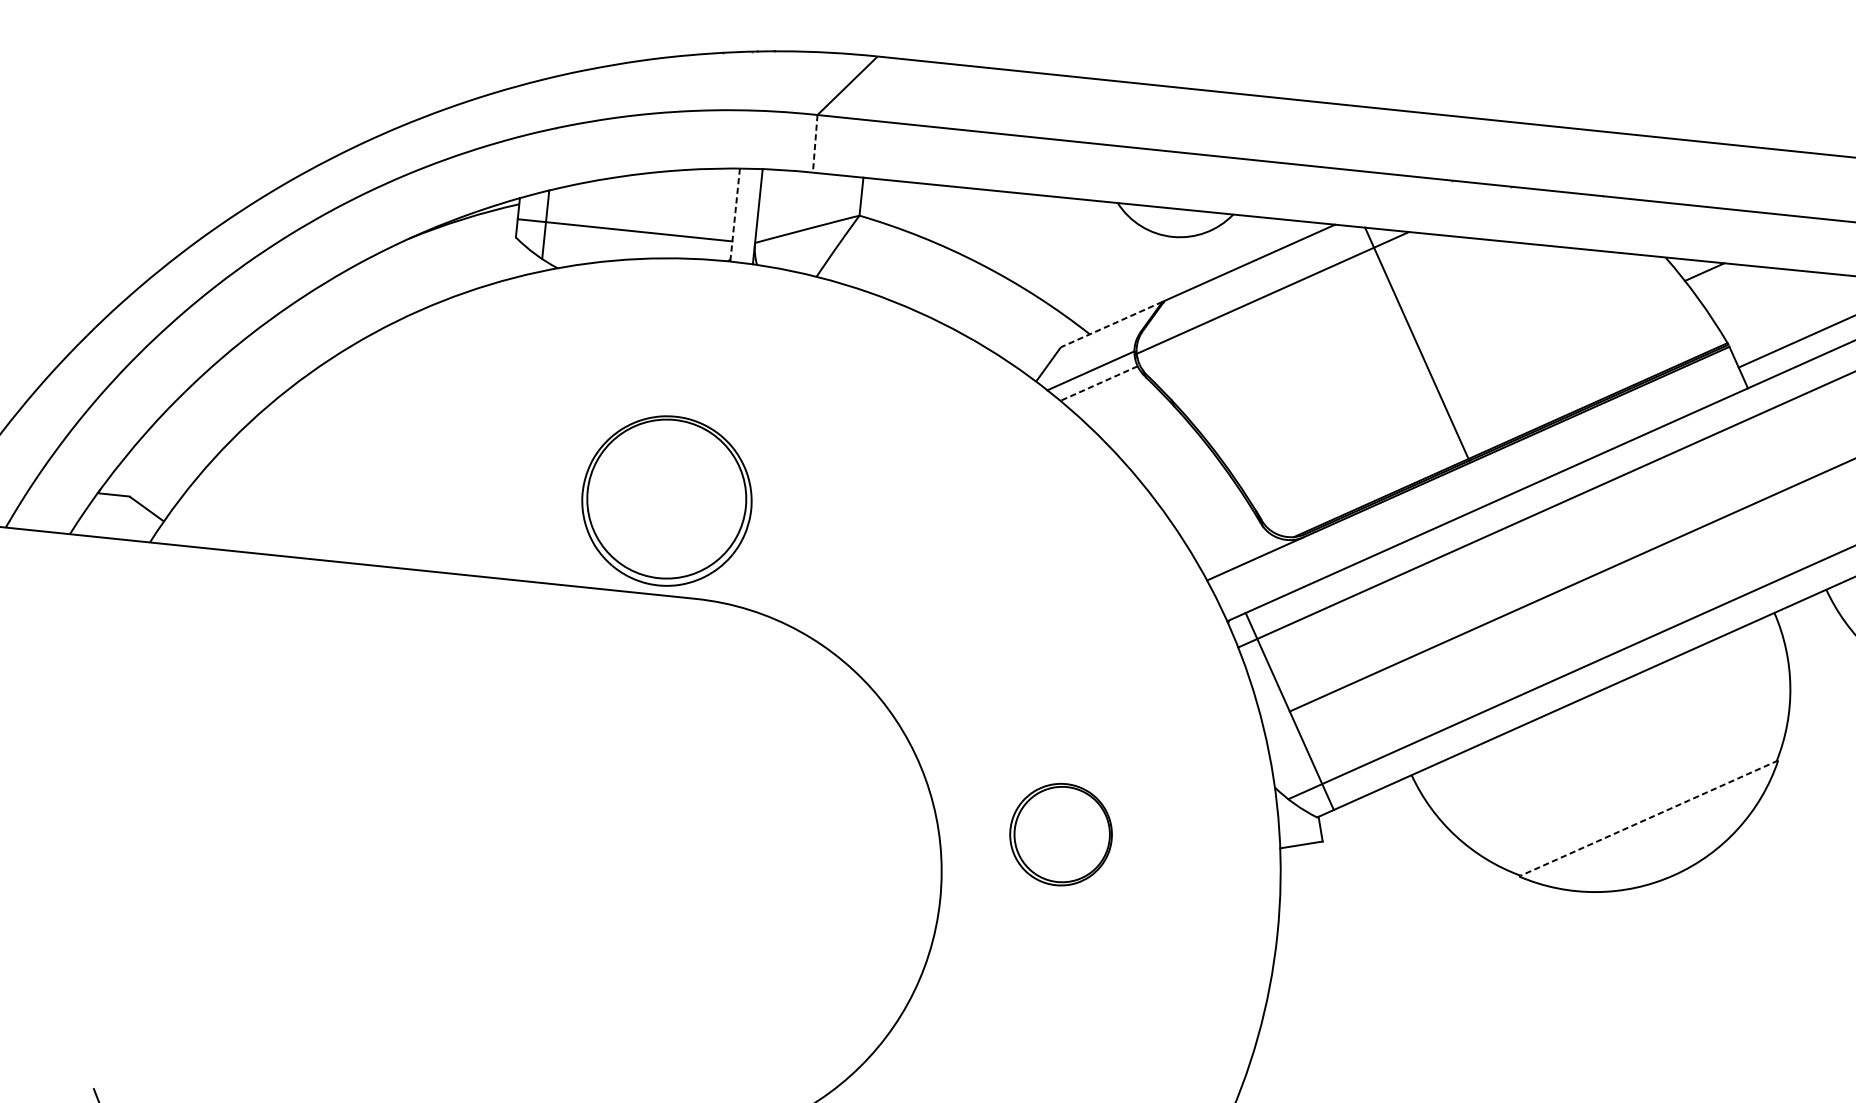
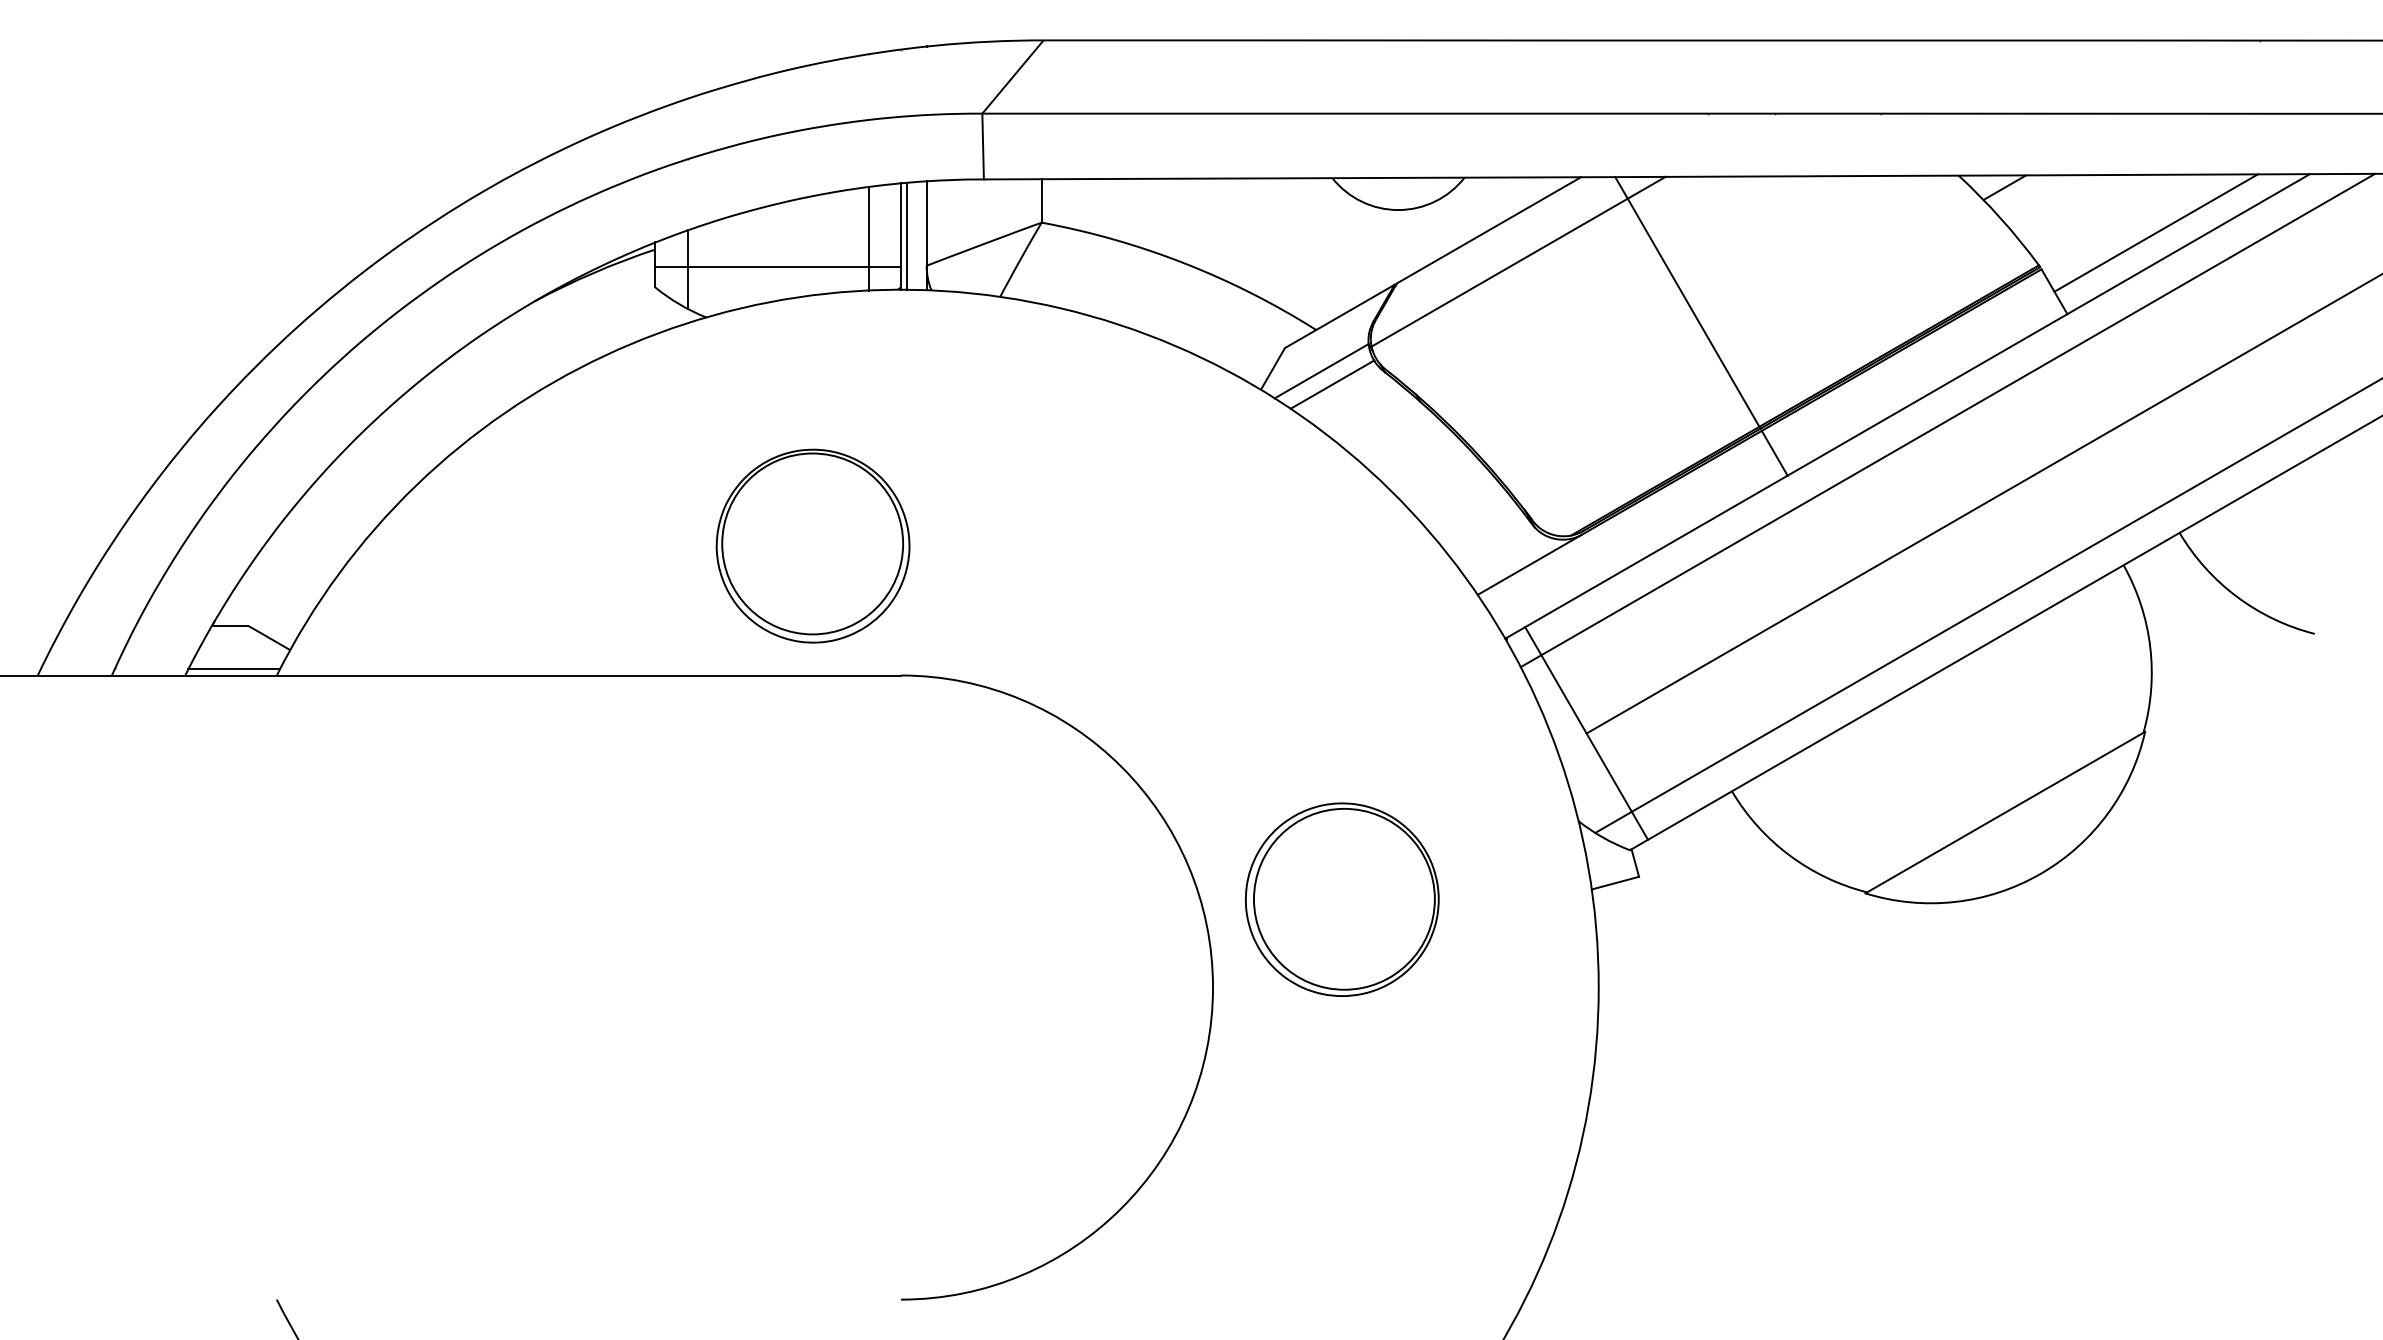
line: (815, 143) -> (983, 146), dashed -> solid
line: (706, 213) -> (868, 238), added
line: (741, 214) -> (907, 235), added
line: (734, 215) -> (900, 237), dashed -> solid
line: (1111, 324) -> (1339, 316), dashed -> solid
line: (1098, 383) -> (1331, 384), dashed -> solid
line: (1479, 482) -> (1774, 452), added
part: (666, 500) -> (812, 545), moved
line: (112, 533) -> (233, 669), added
line: (1648, 818) -> (2005, 812), dashed -> solid
part: (1060, 834) -> (1341, 899), size x1.67

